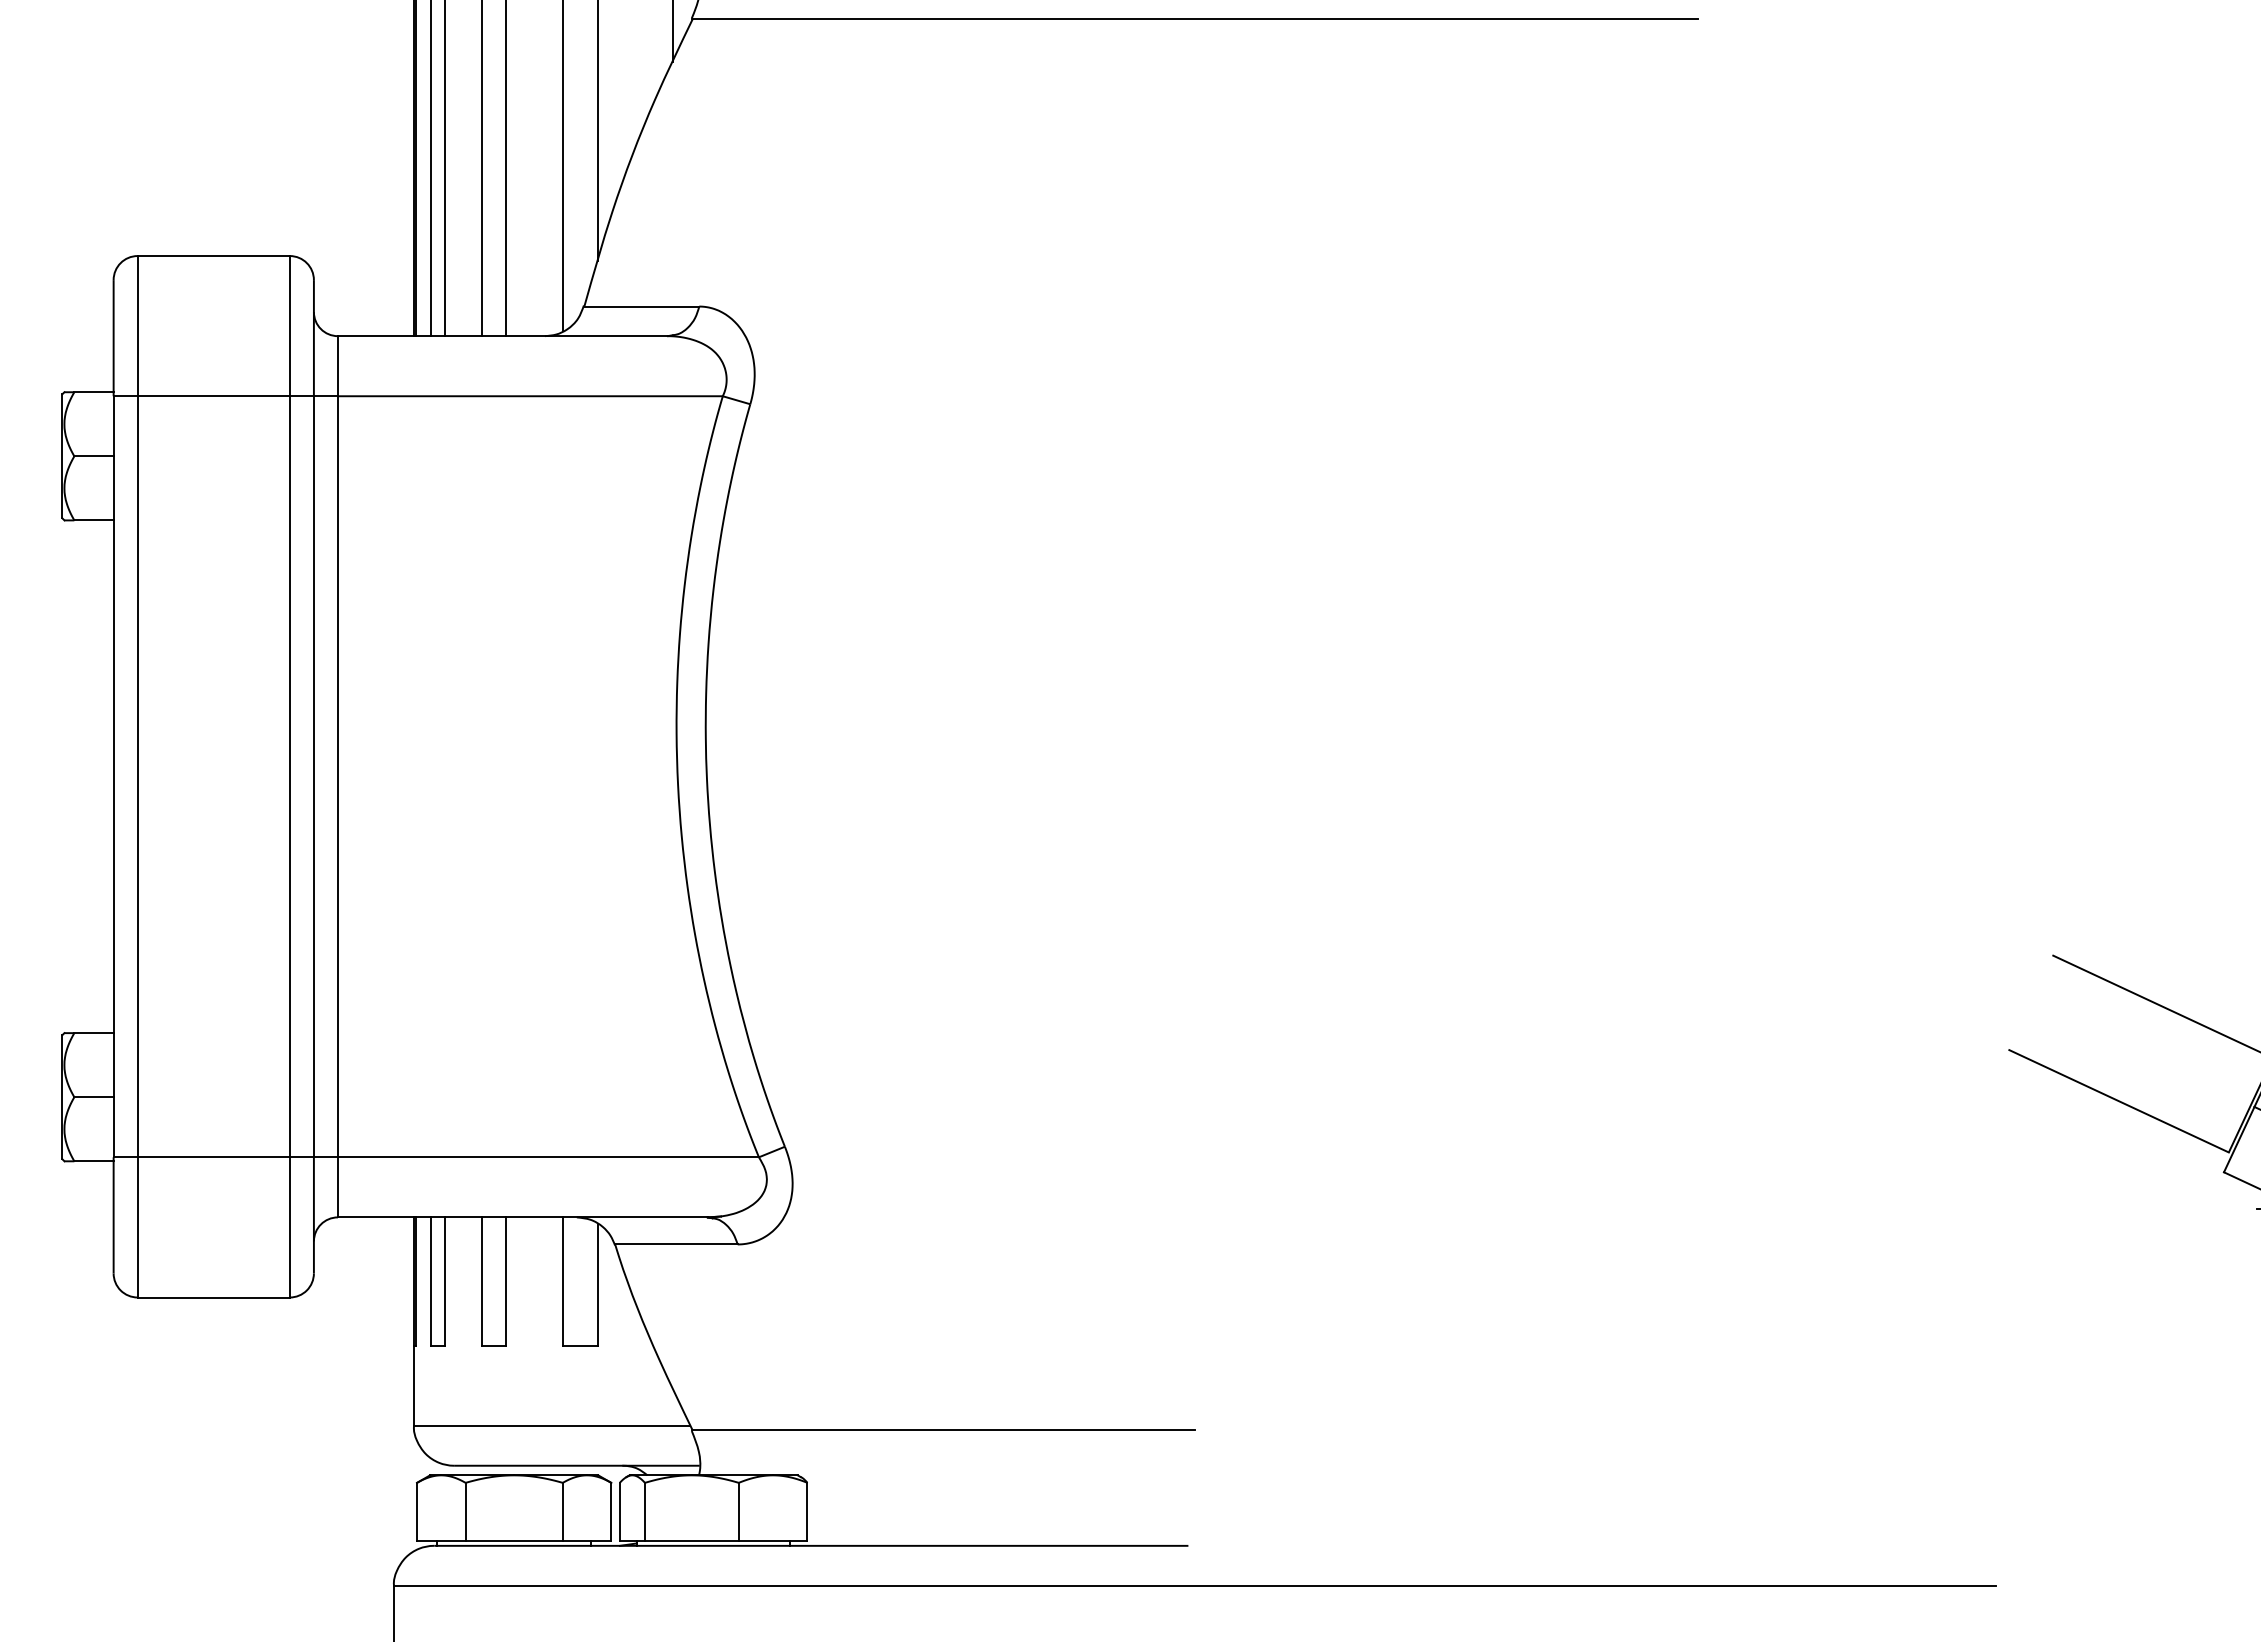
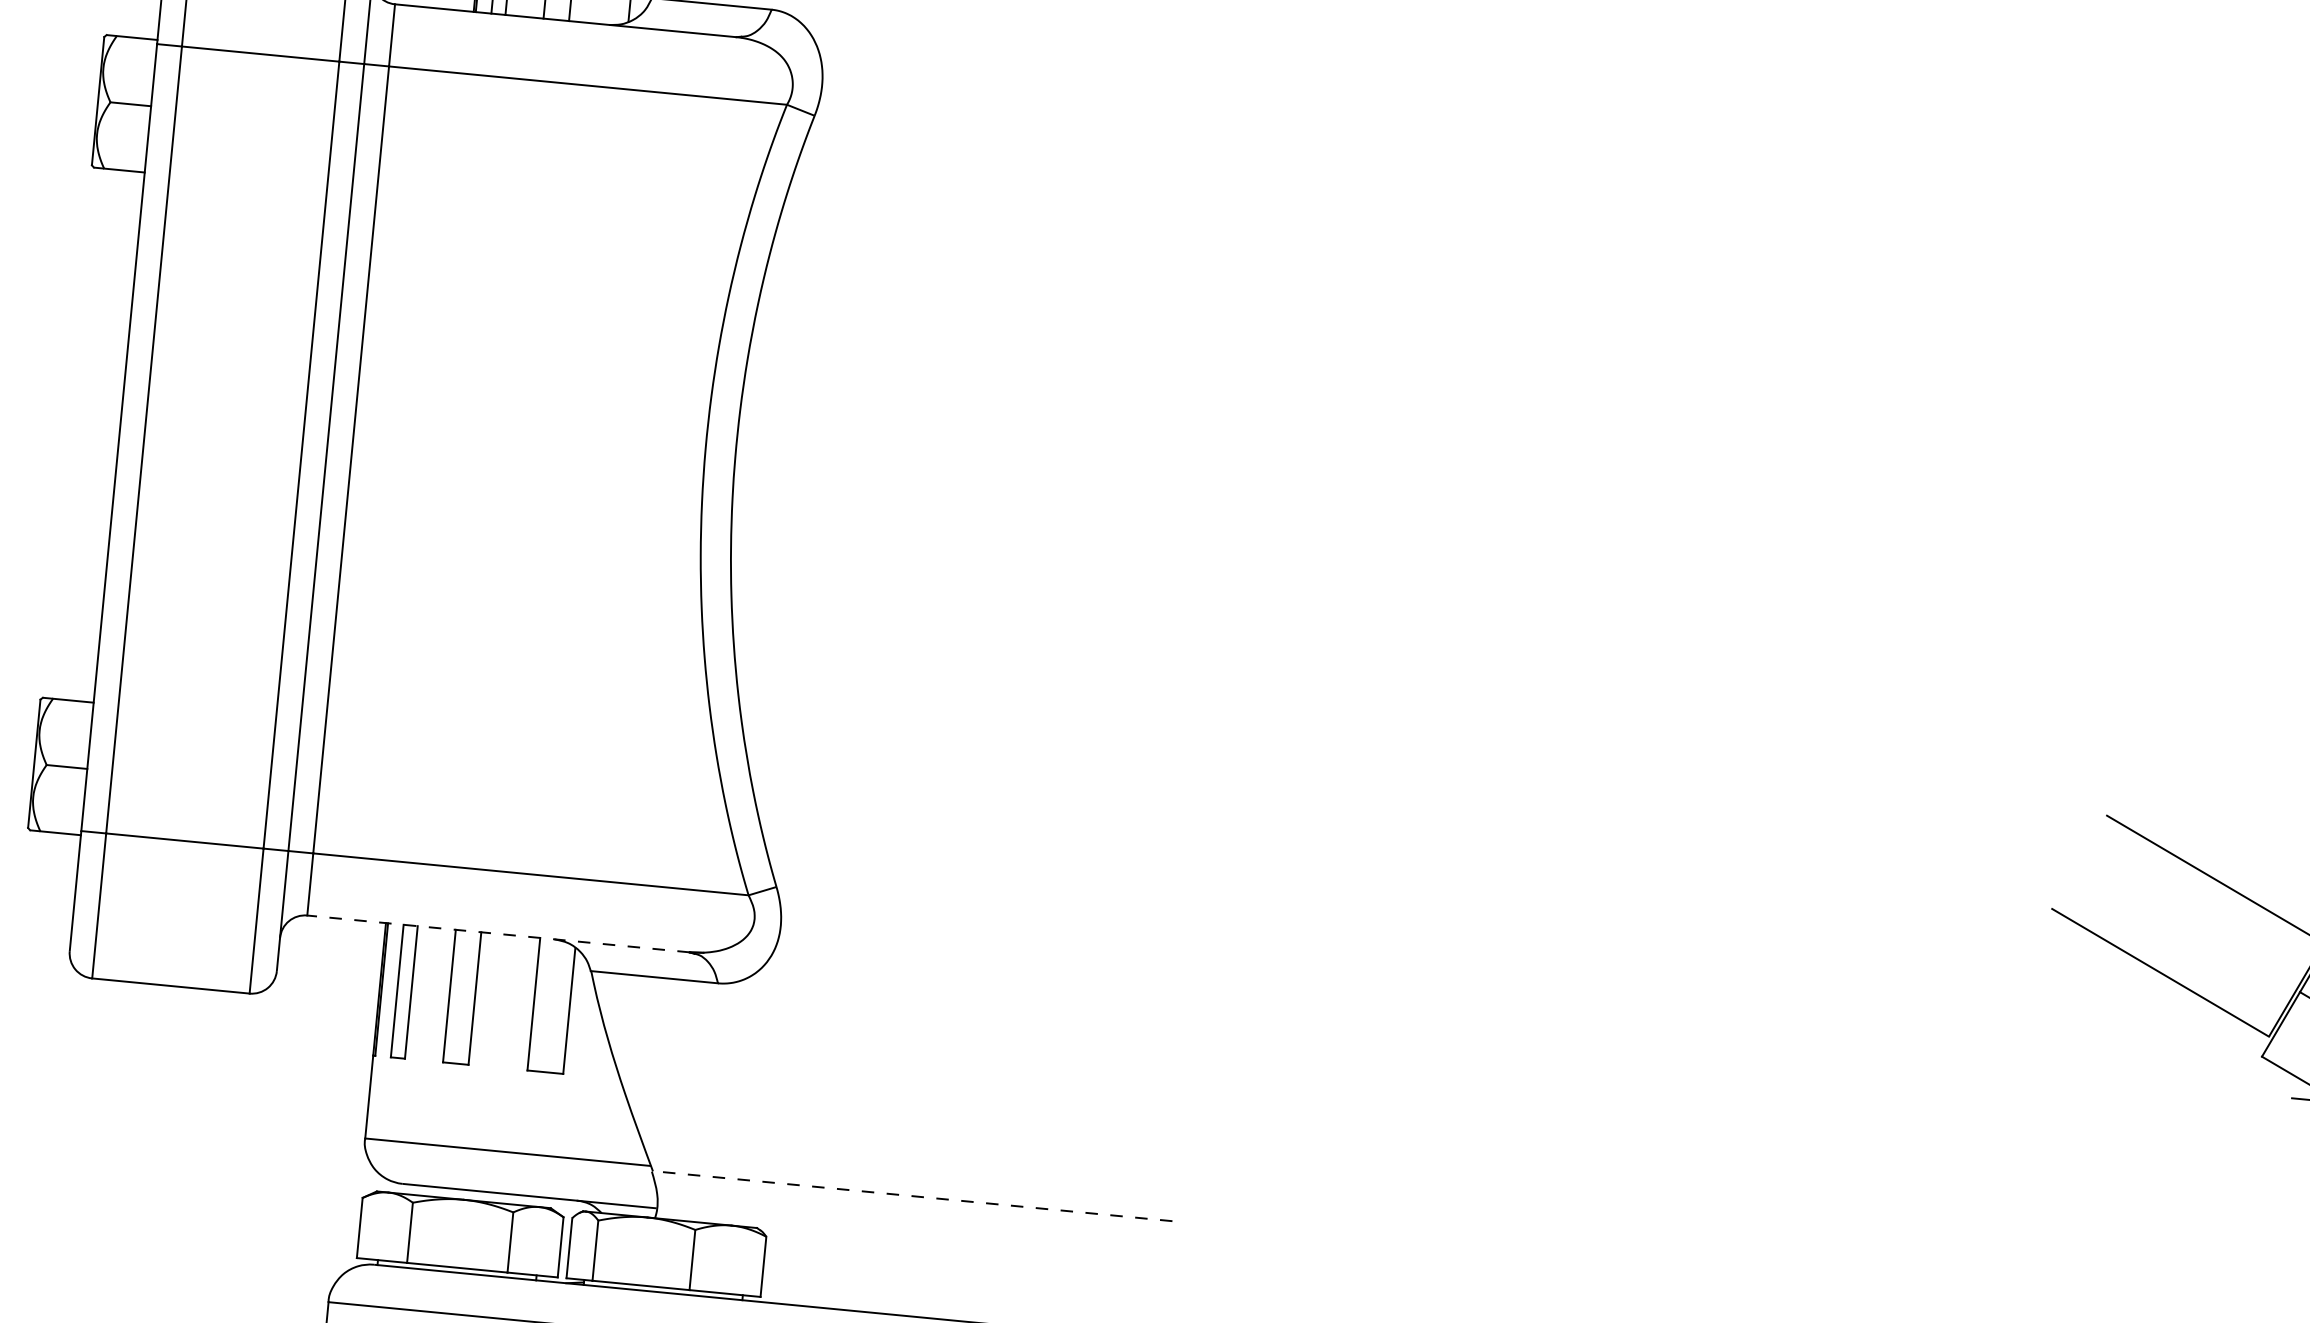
line: (522, 1217) -> (498, 934), solid -> dashed
line: (943, 1430) -> (912, 1196), solid -> dashed

